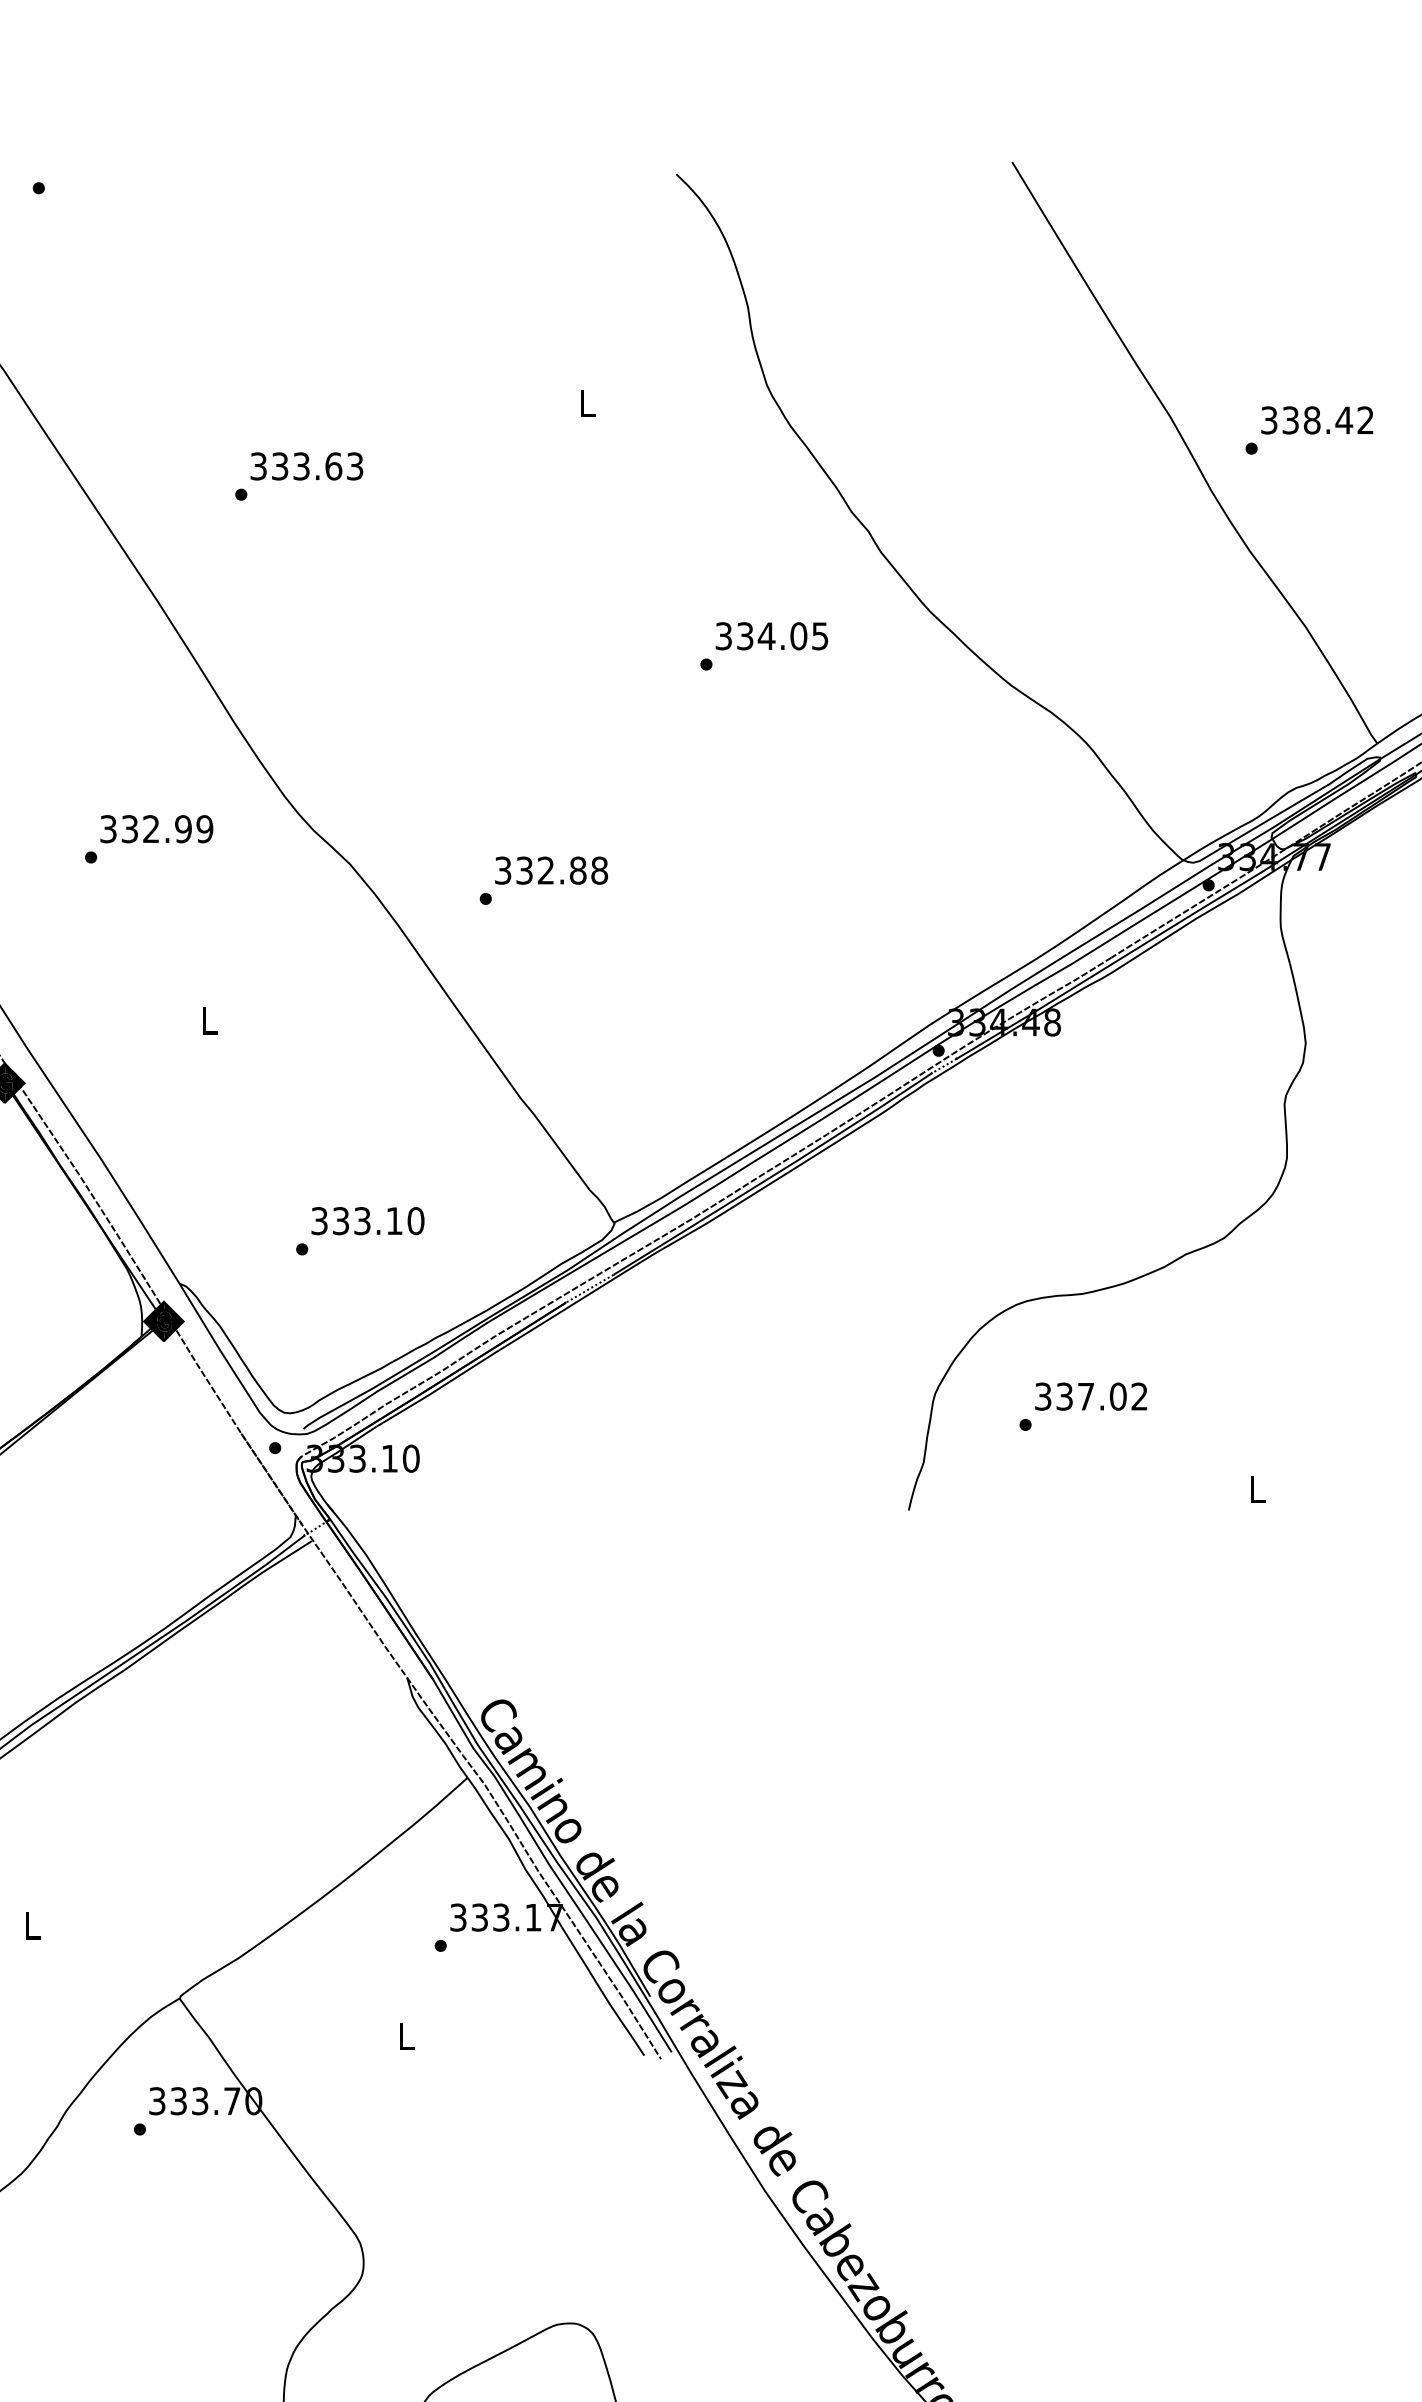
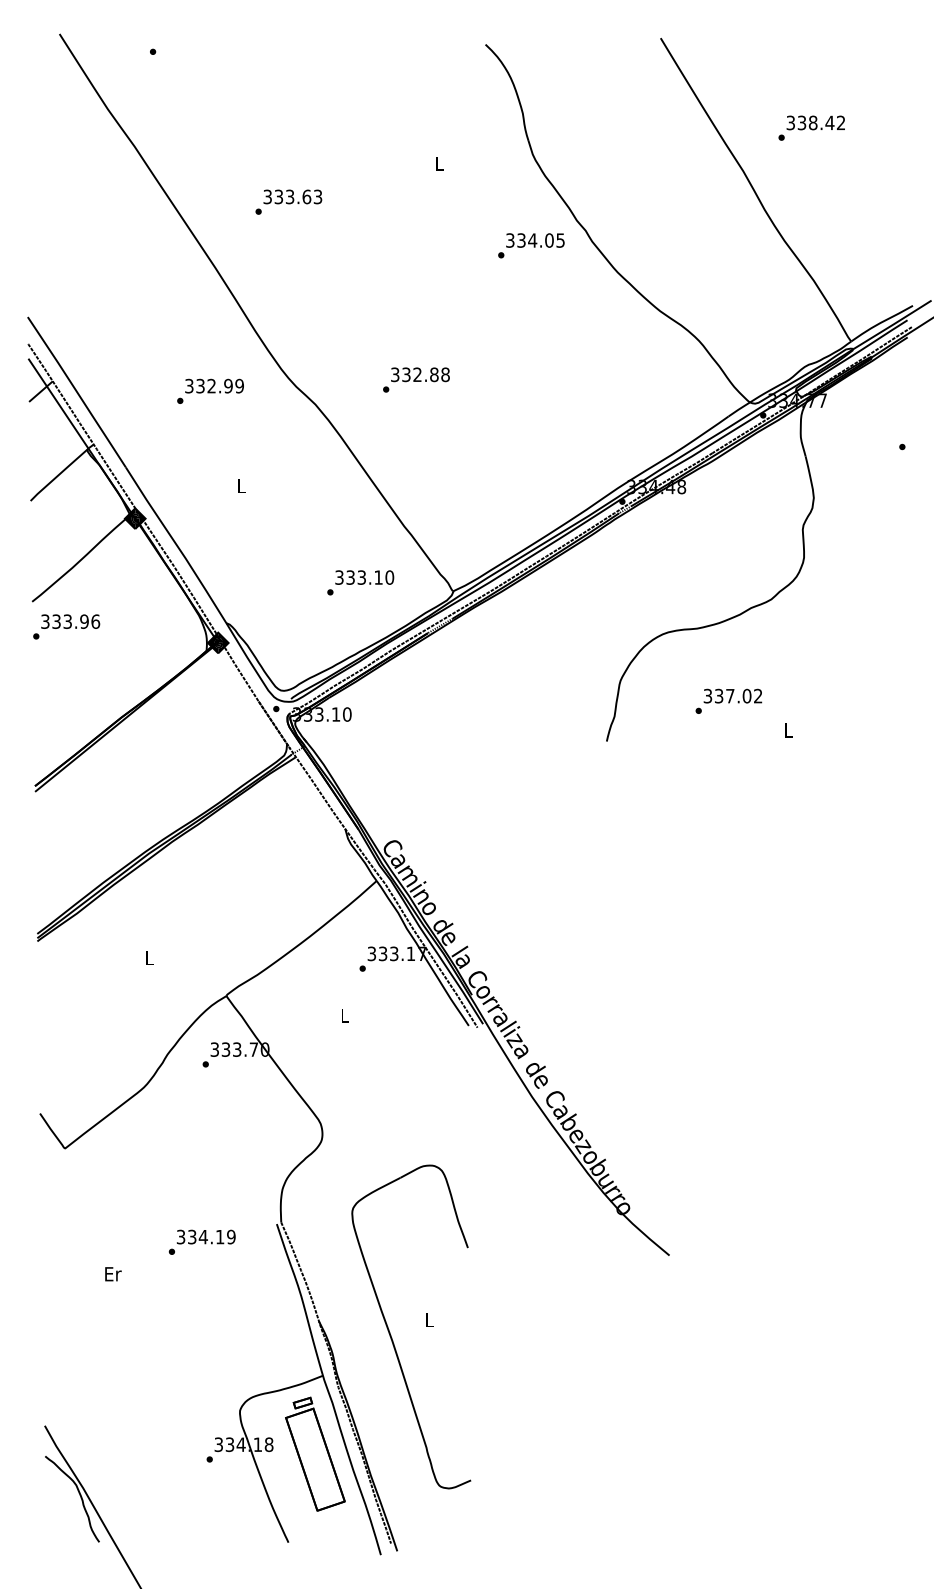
text: (1308, 429) -> (811, 127), moved
text: (764, 645) -> (531, 245), moved
text: (543, 879) -> (416, 379), moved
text: (359, 1230) -> (360, 582), moved
text: (1082, 1404) -> (728, 700), moved

